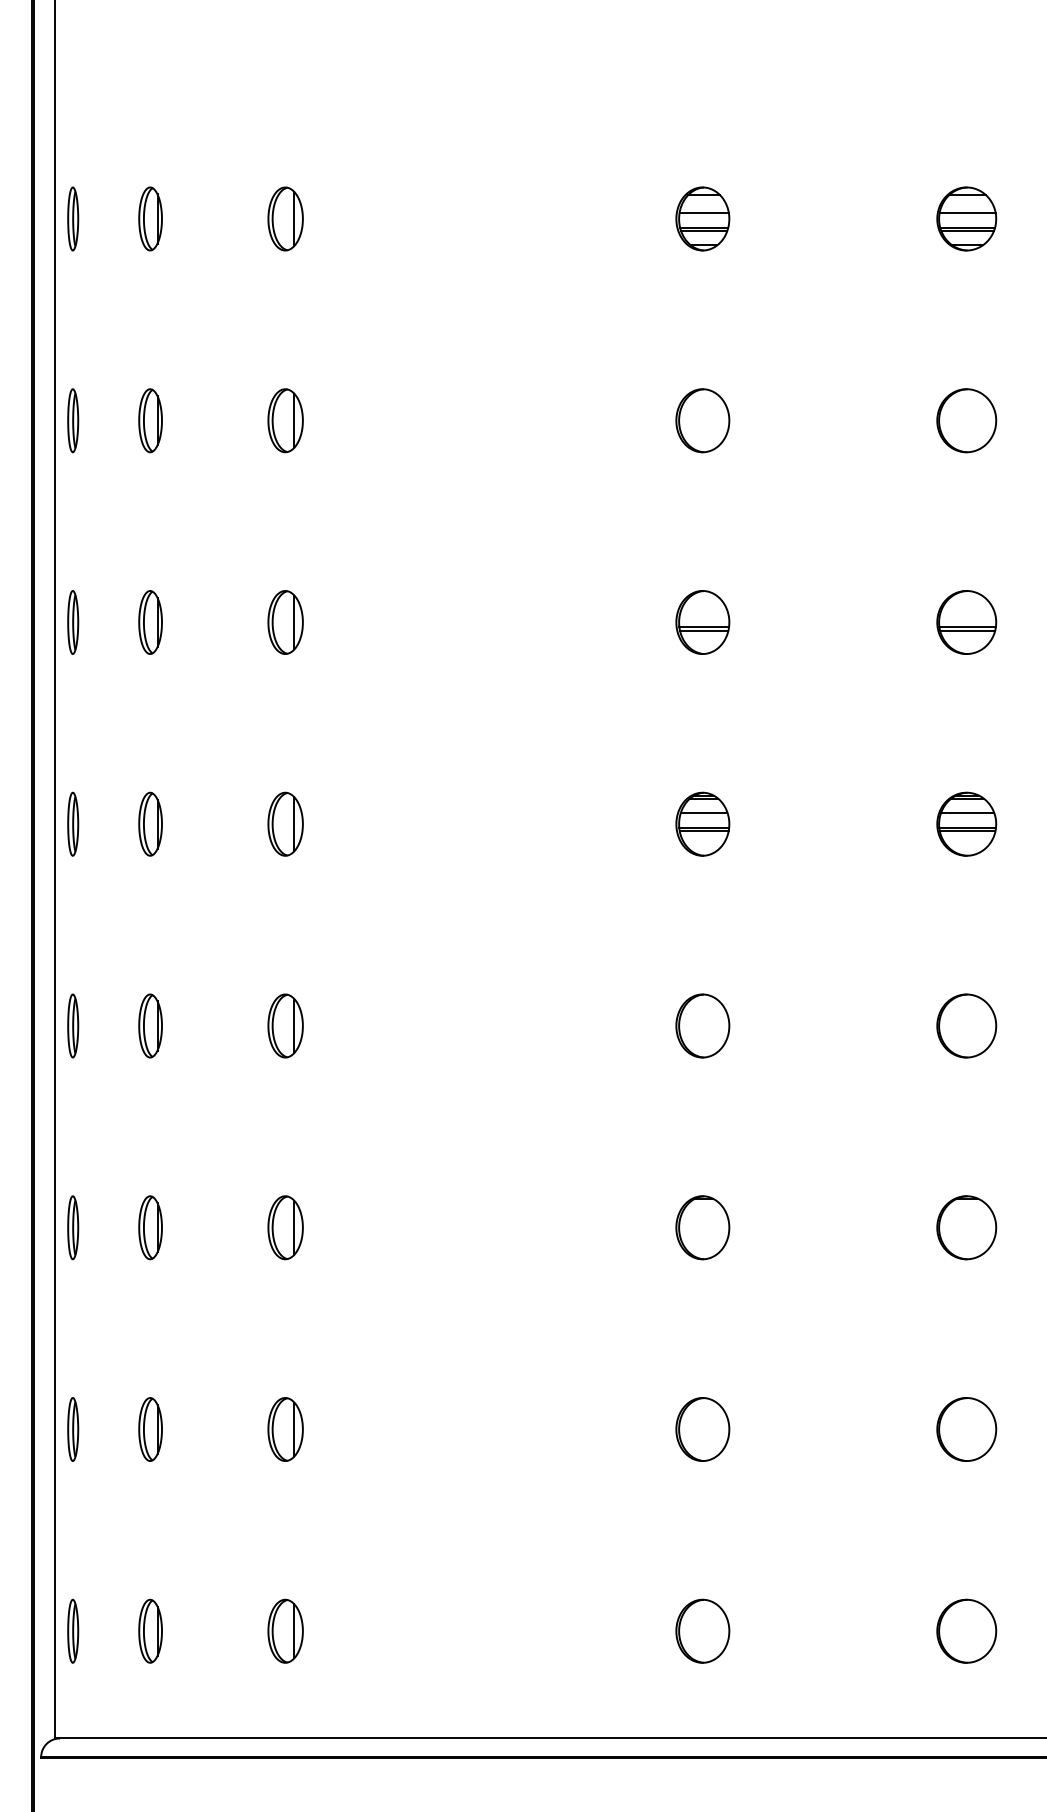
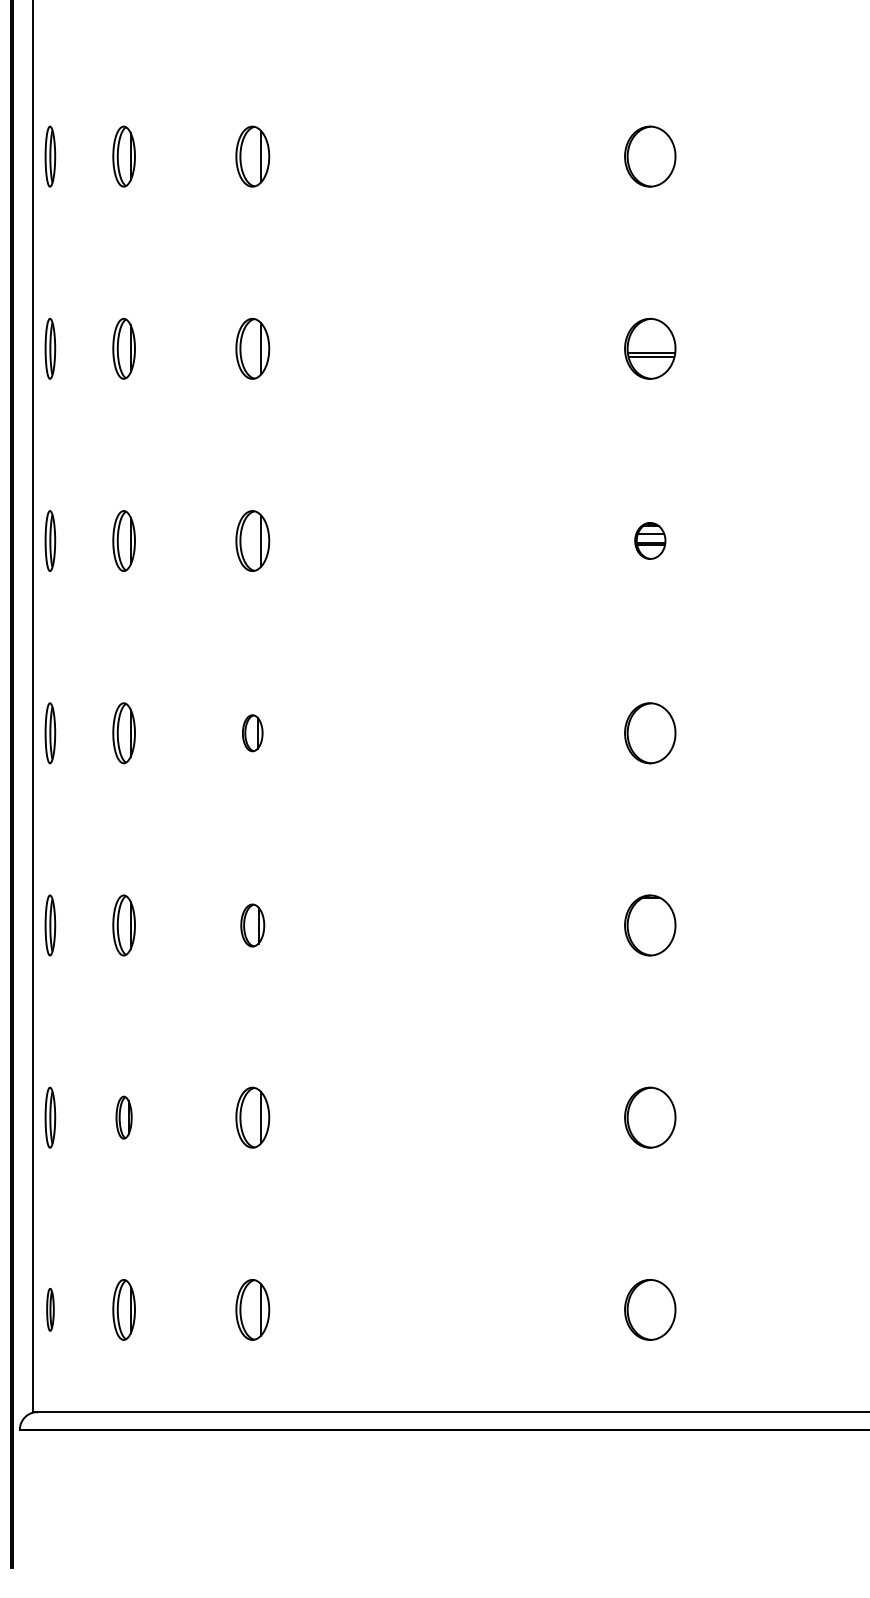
part: (702, 823) -> (649, 540), size x0.6
part: (285, 1025) -> (252, 732), size x0.6
part: (285, 1227) -> (252, 925), size x0.7
part: (150, 1429) -> (124, 1117), size x0.7
part: (73, 1630) -> (50, 1309), size x0.7

